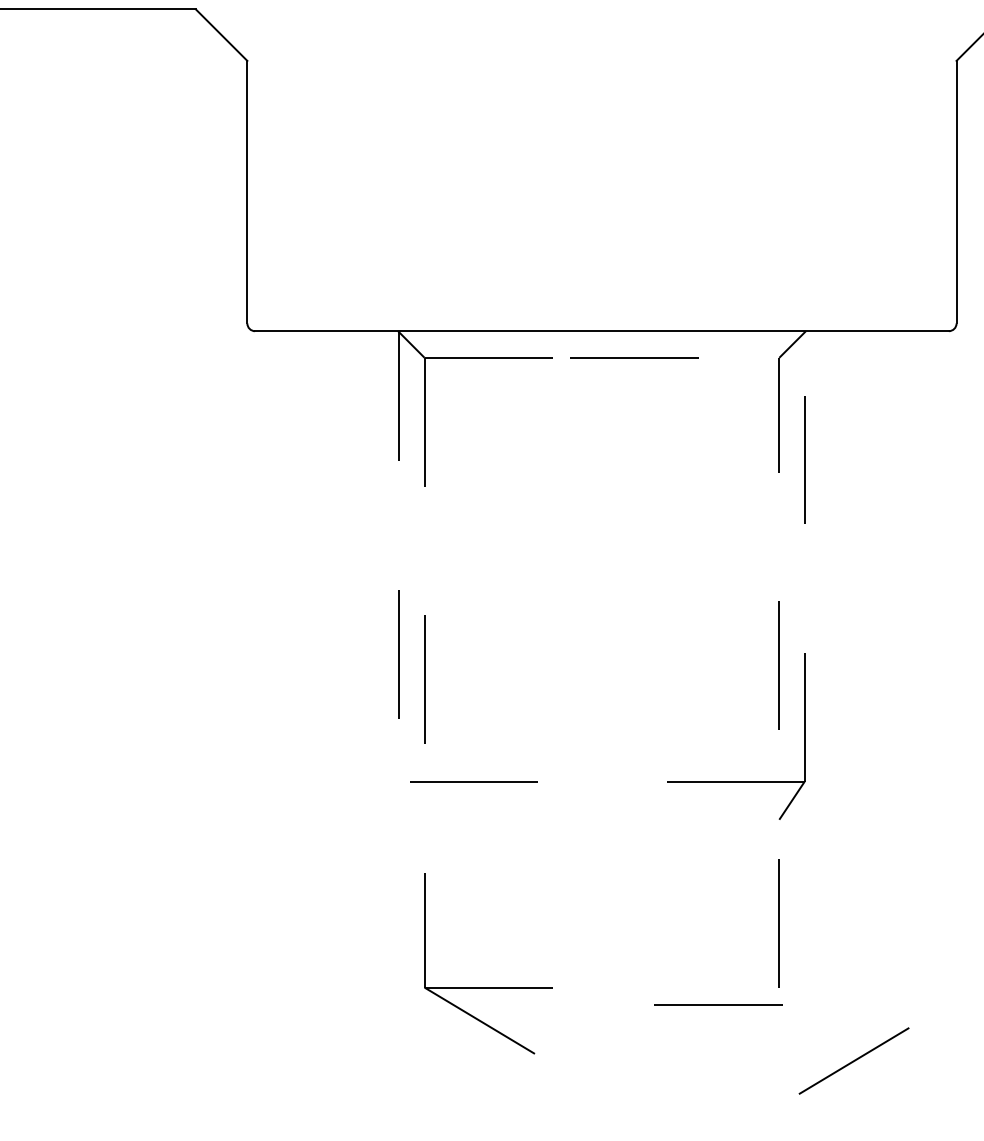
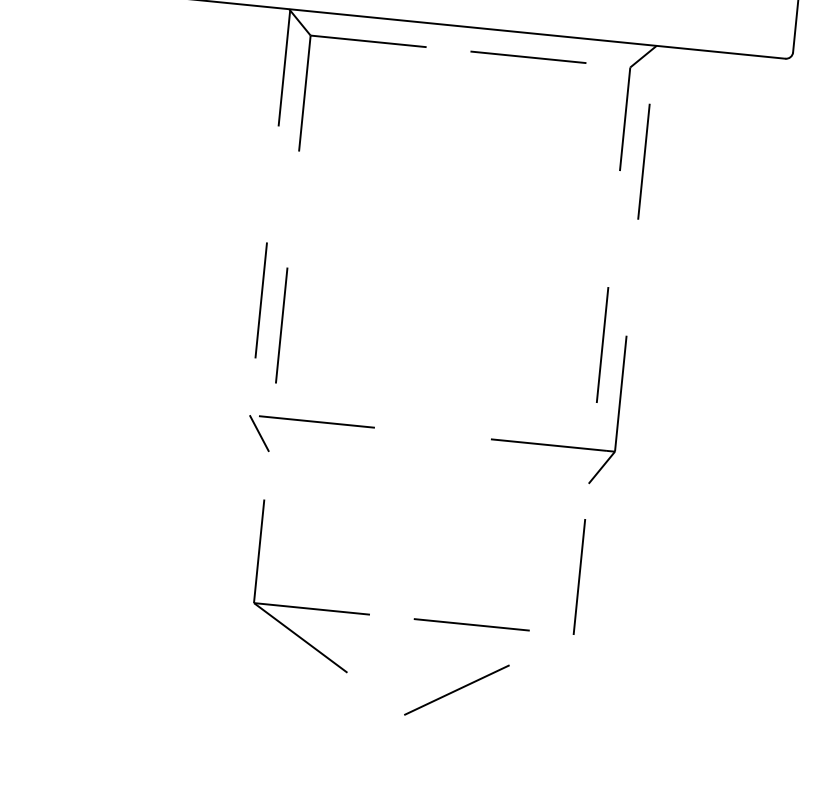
line: (634, 357) -> (528, 57), moved
line: (411, 800) -> (259, 433), added
line: (718, 1004) -> (471, 624), moved
line: (853, 1060) -> (456, 689), moved

